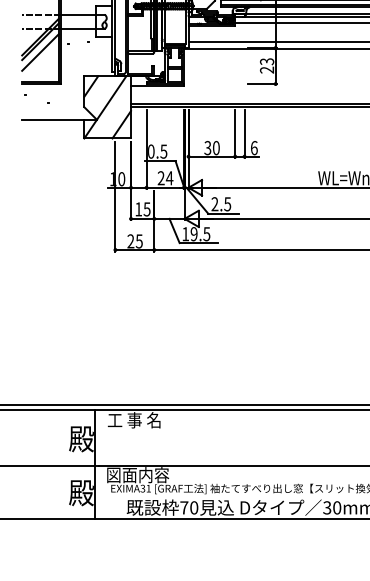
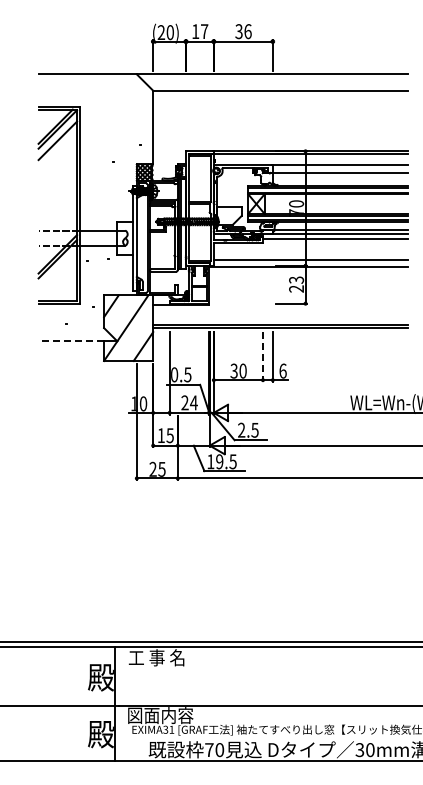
line: (40, 52) -> (57, 270), removed
line: (53, 119) -> (71, 341), solid -> dashed
line: (234, 135) -> (262, 357), solid -> dashed

